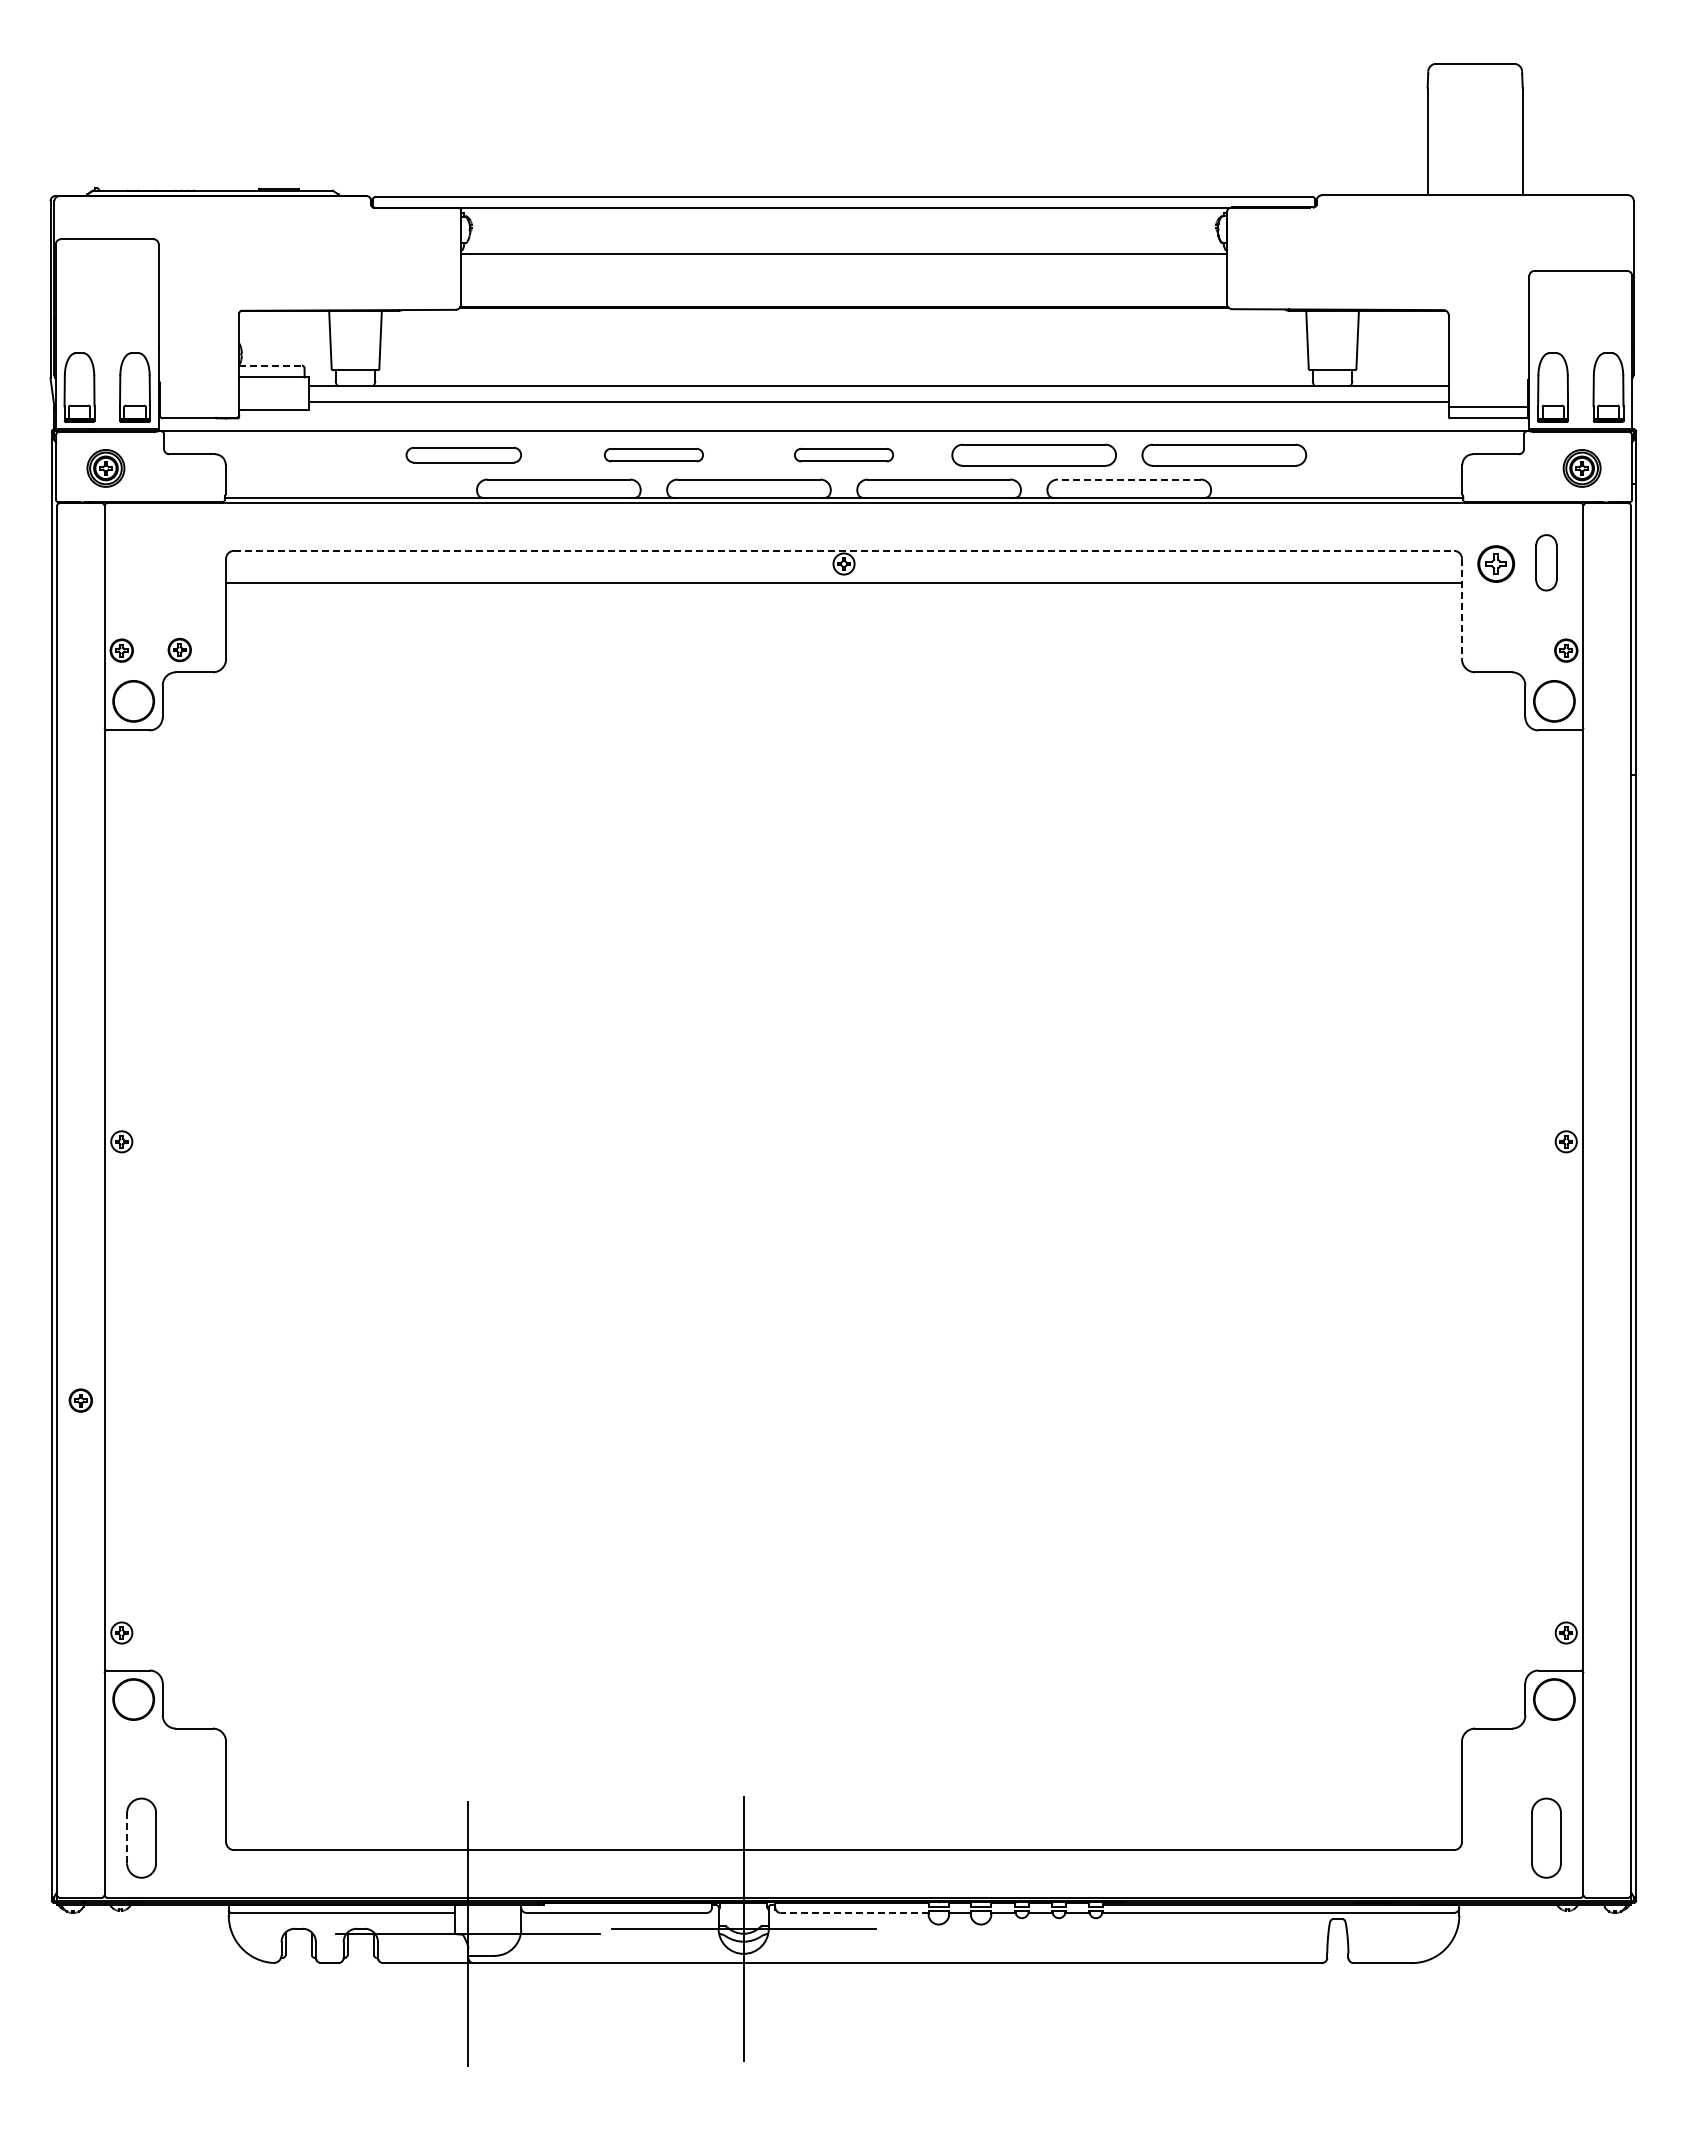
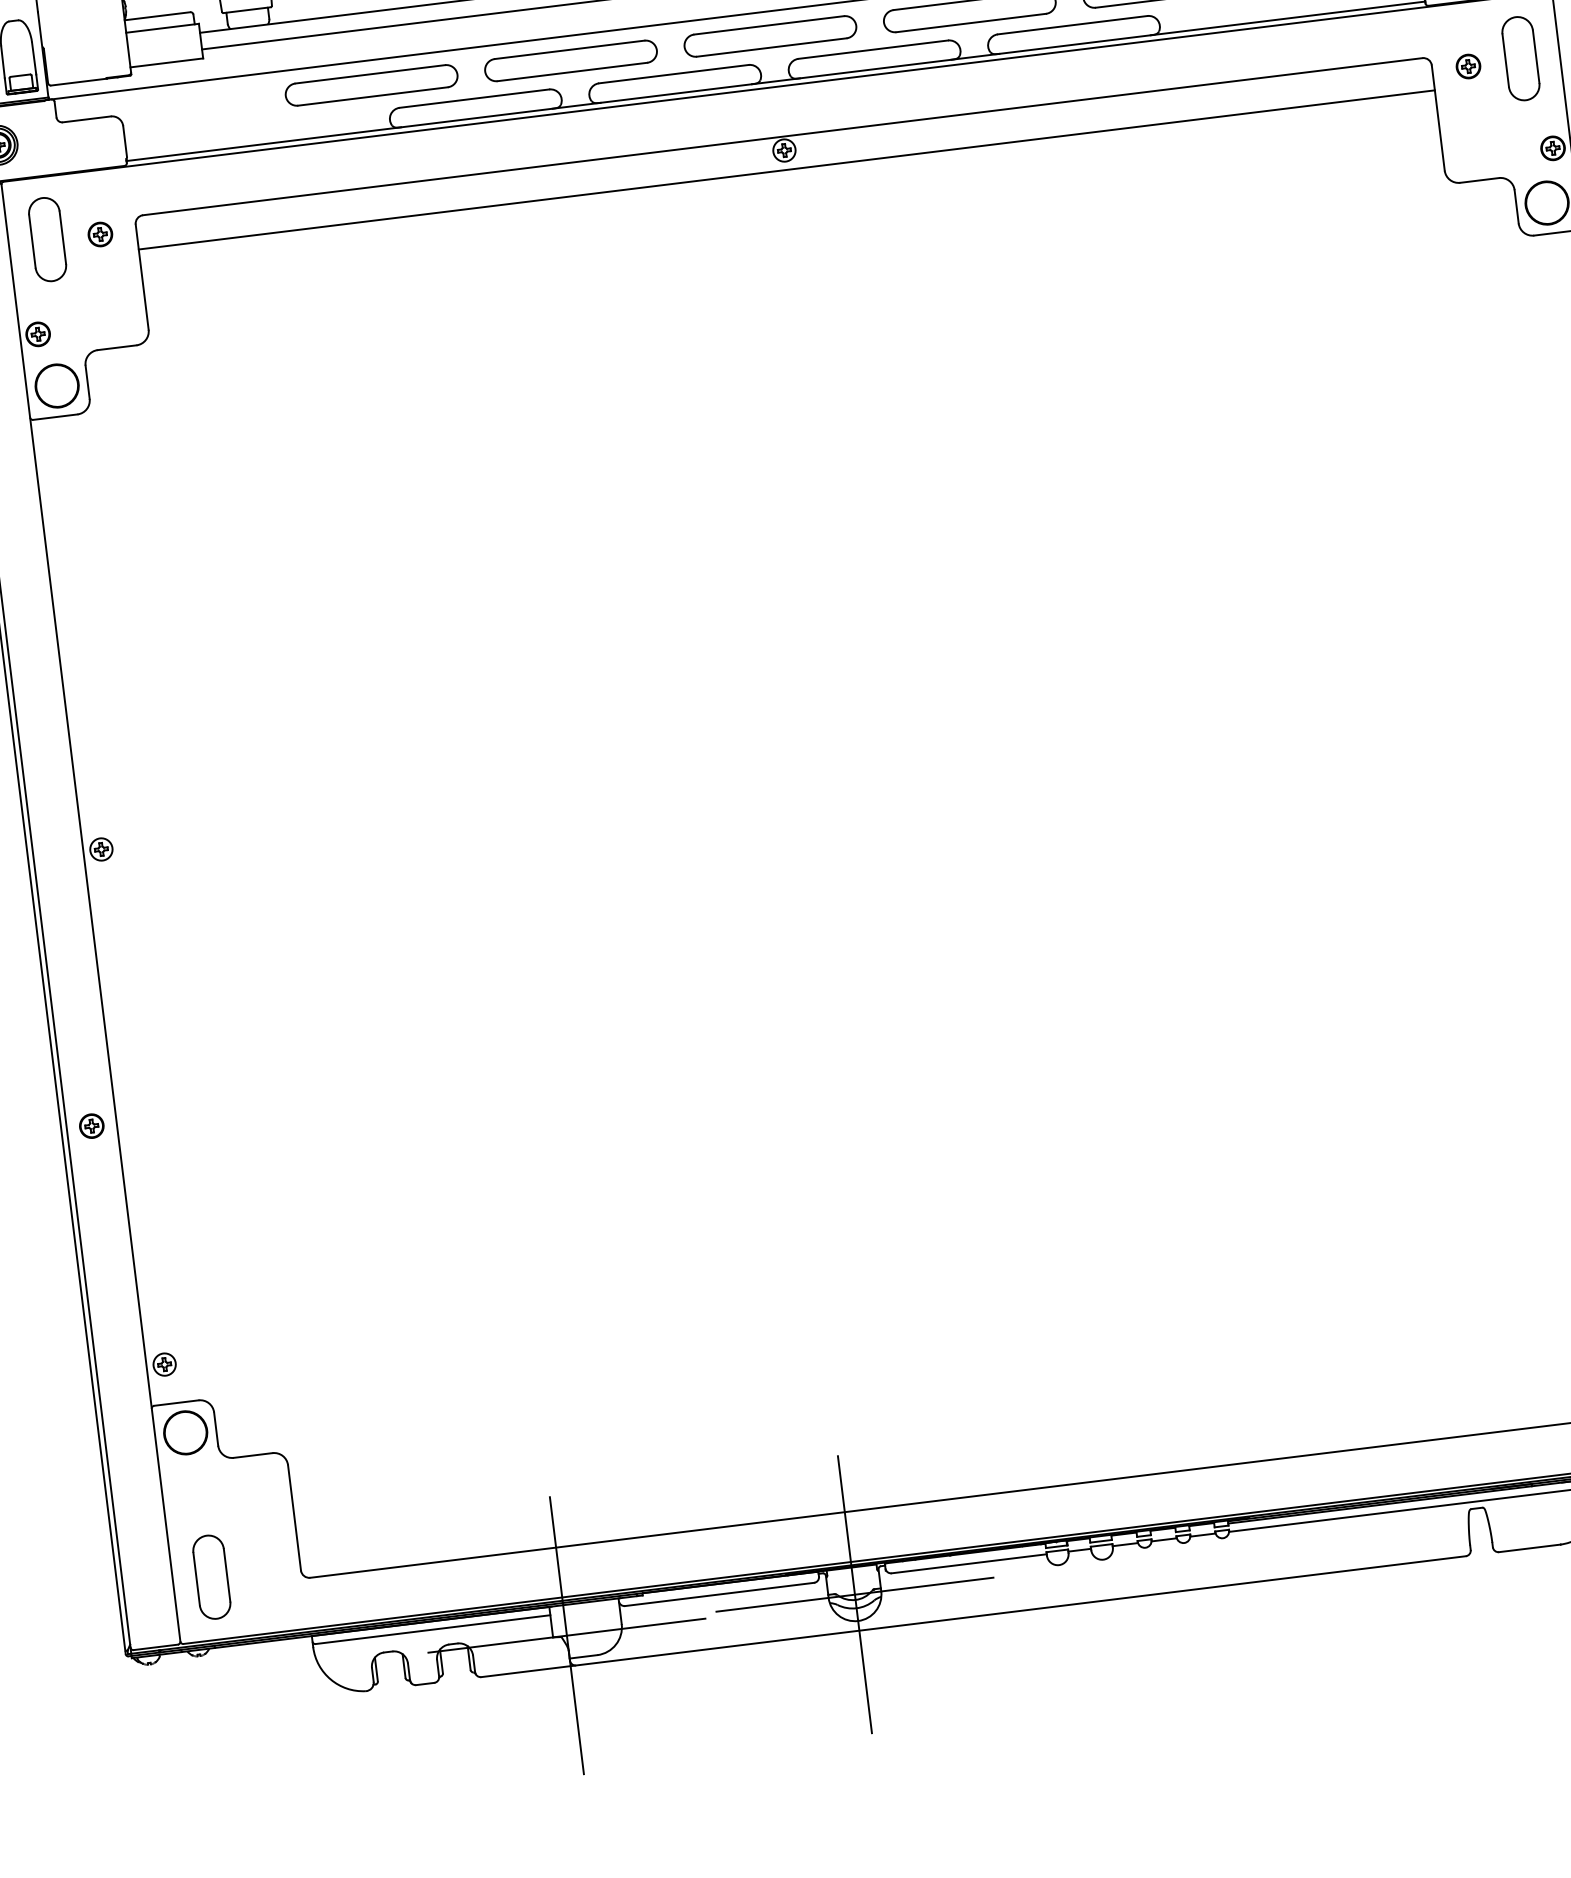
line: (271, 365) -> (158, 16), dashed -> solid
part: (463, 454) -> (371, 84), size x1.43
part: (653, 454) -> (570, 60), size x1.67
part: (843, 454) -> (769, 35), size x1.67
line: (1128, 479) -> (1071, 25), dashed -> solid
line: (844, 550) -> (783, 136), dashed -> solid
part: (141, 562) -> (47, 239), added
part: (1546, 562) -> (1520, 58), size x1.43
part: (1496, 563) -> (1468, 65), size x0.62
line: (1461, 609) -> (1437, 118), dashed -> solid
part: (179, 649) -> (100, 234), moved
line: (127, 1837) -> (196, 1578), dashed -> solid
line: (854, 1912) -> (969, 1563), dashed -> solid

